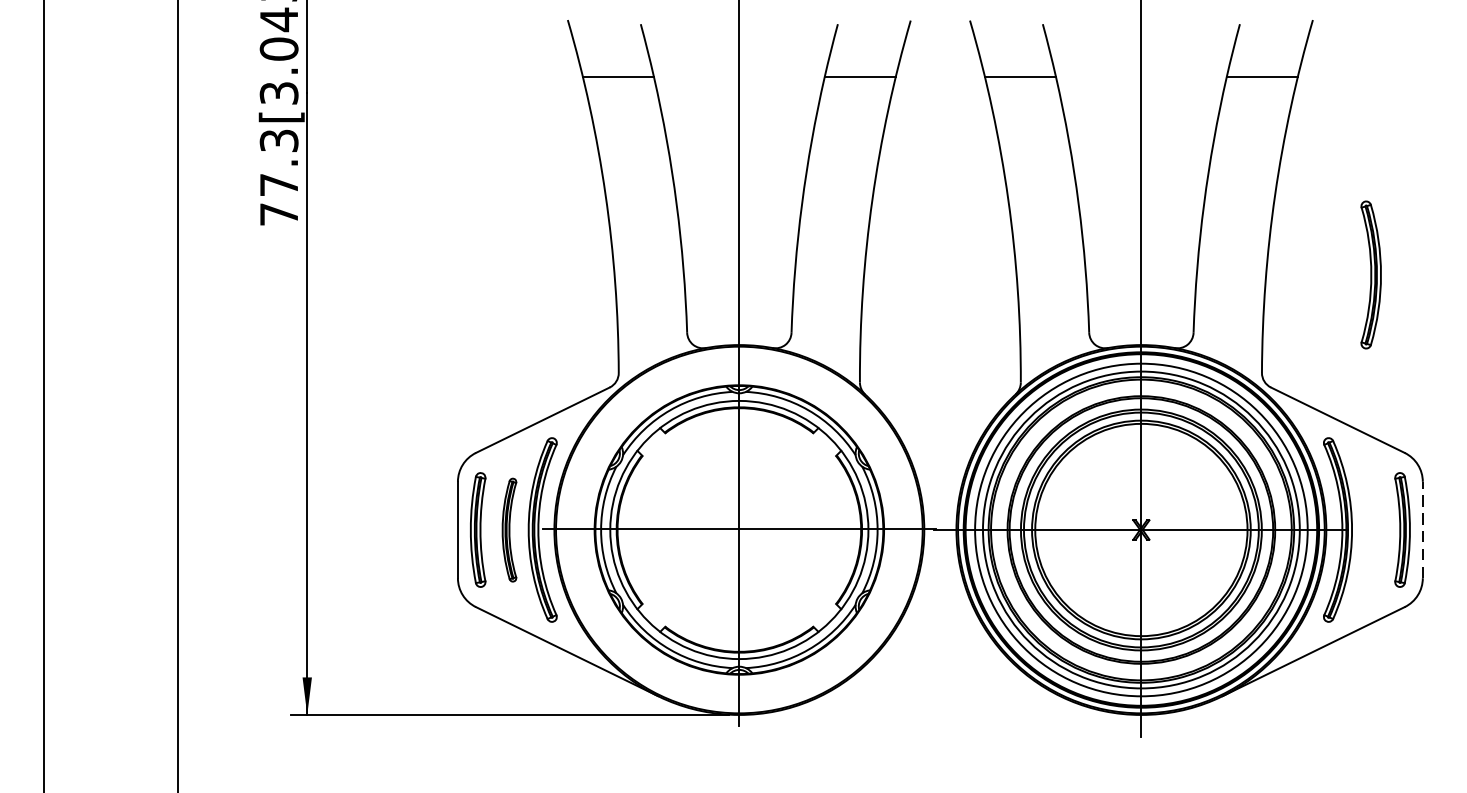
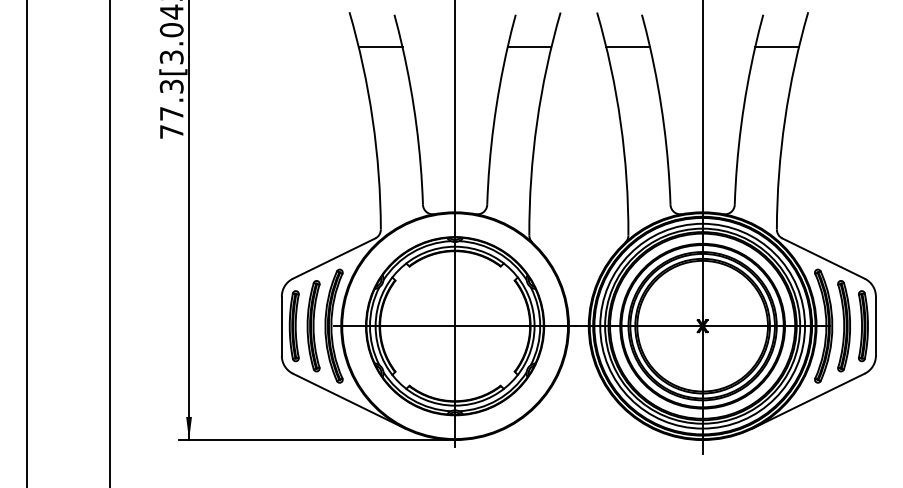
part: (1370, 275) -> (843, 326), moved
part: (509, 530) -> (313, 326), size x1.43
line: (1422, 530) -> (875, 326), dashed -> solid

